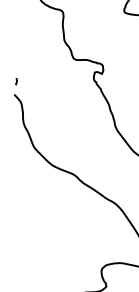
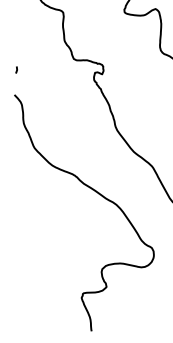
line: (16, 81) -> (16, 69), moved

